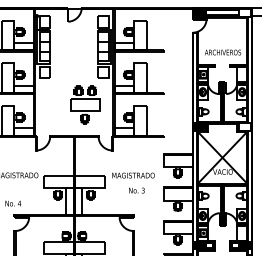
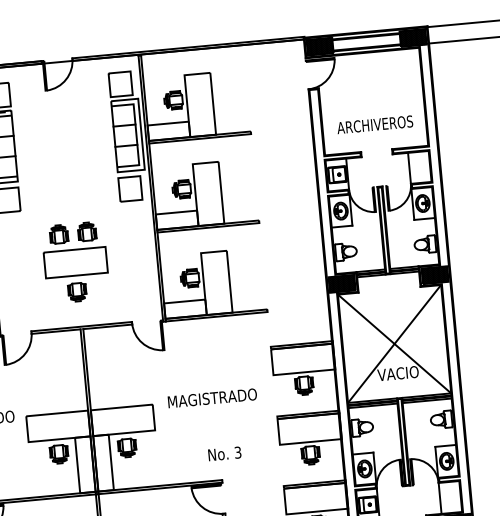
hatch: (244, 12) -> (412, 37), added
part: (85, 104) -> (75, 261), moved
hatch: (244, 126) -> (434, 274), added
text: (136, 190) -> (223, 453), moved

